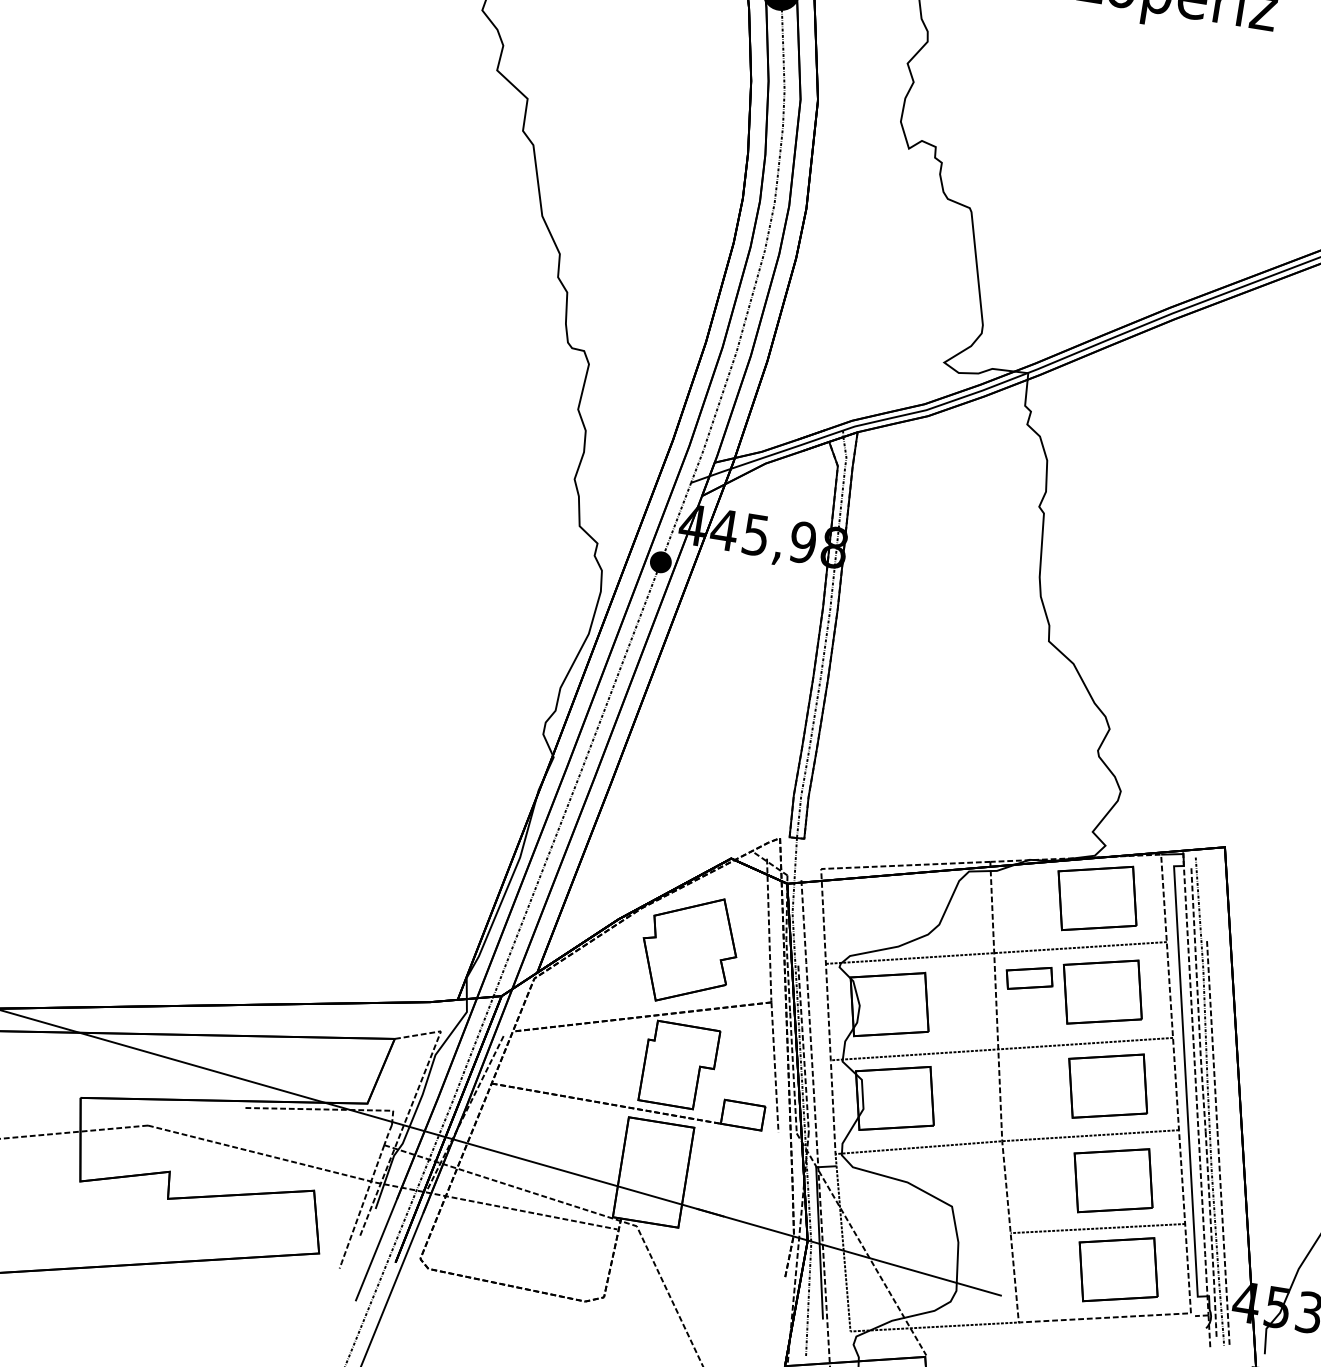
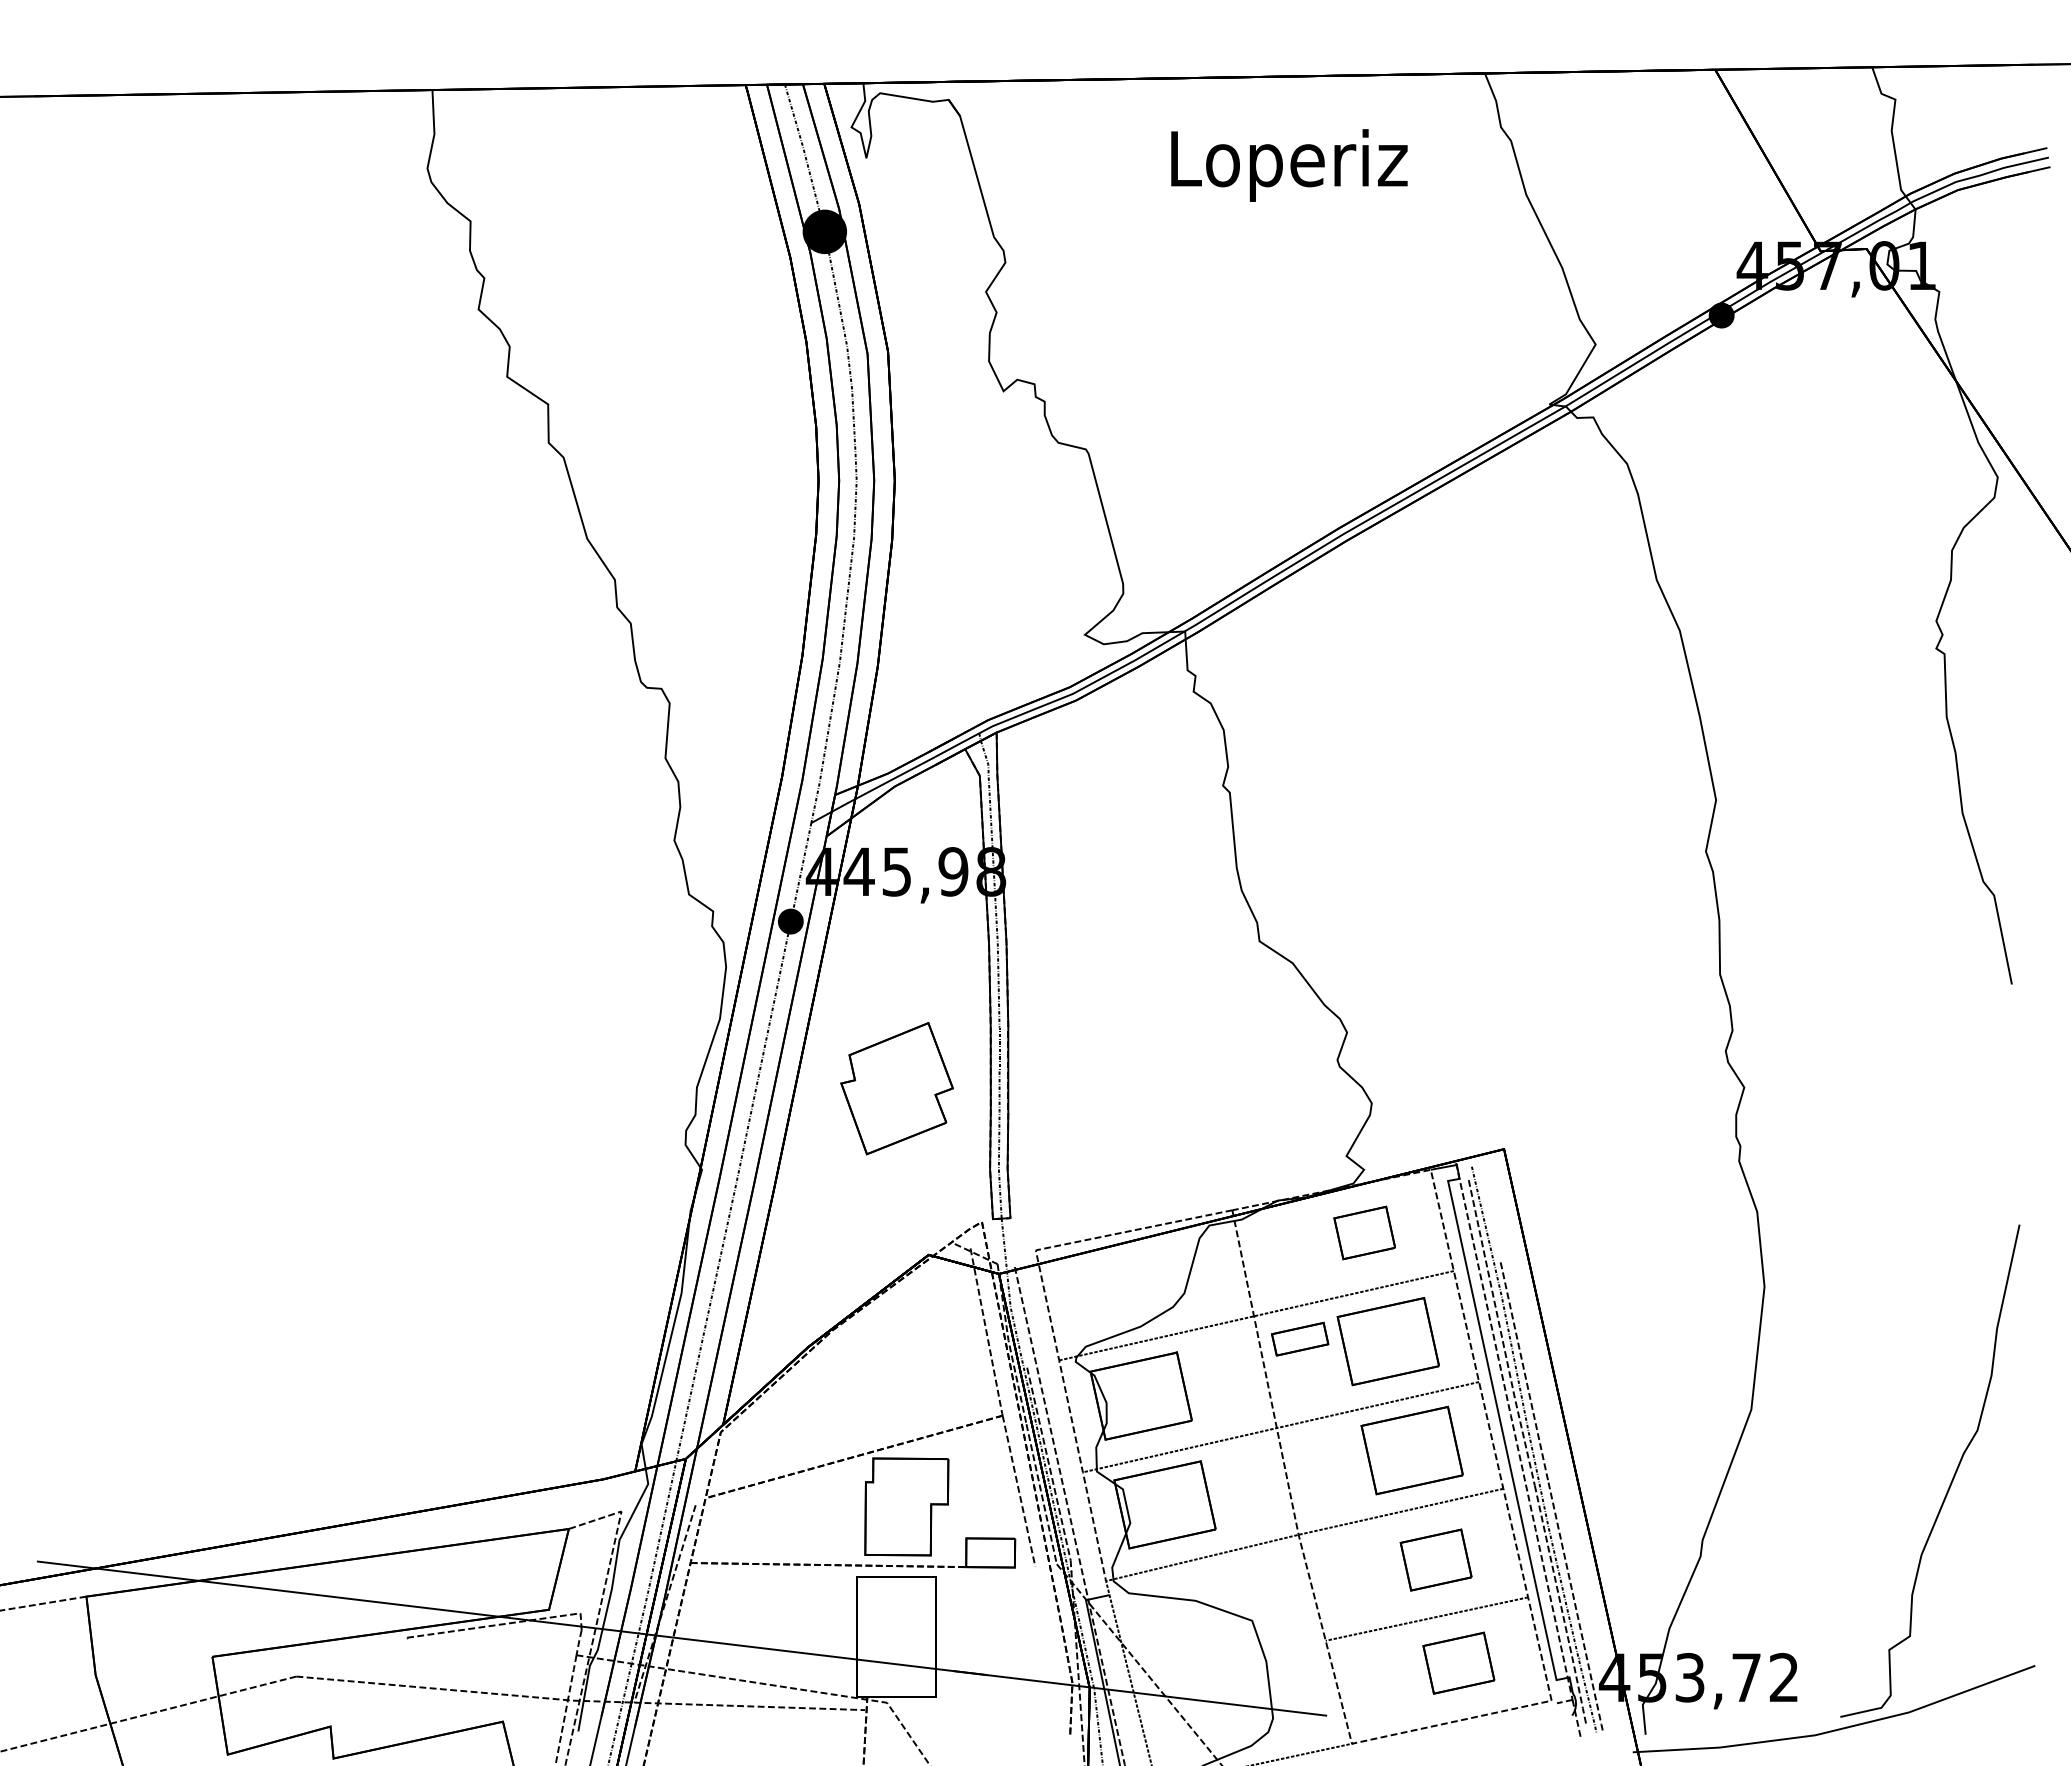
part: (1097, 898) -> (1364, 1232), size x0.6
part: (689, 949) -> (896, 1088), moved
part: (1113, 1180) -> (1435, 1559), size x0.7
part: (1118, 1268) -> (1458, 1662), size x0.7

